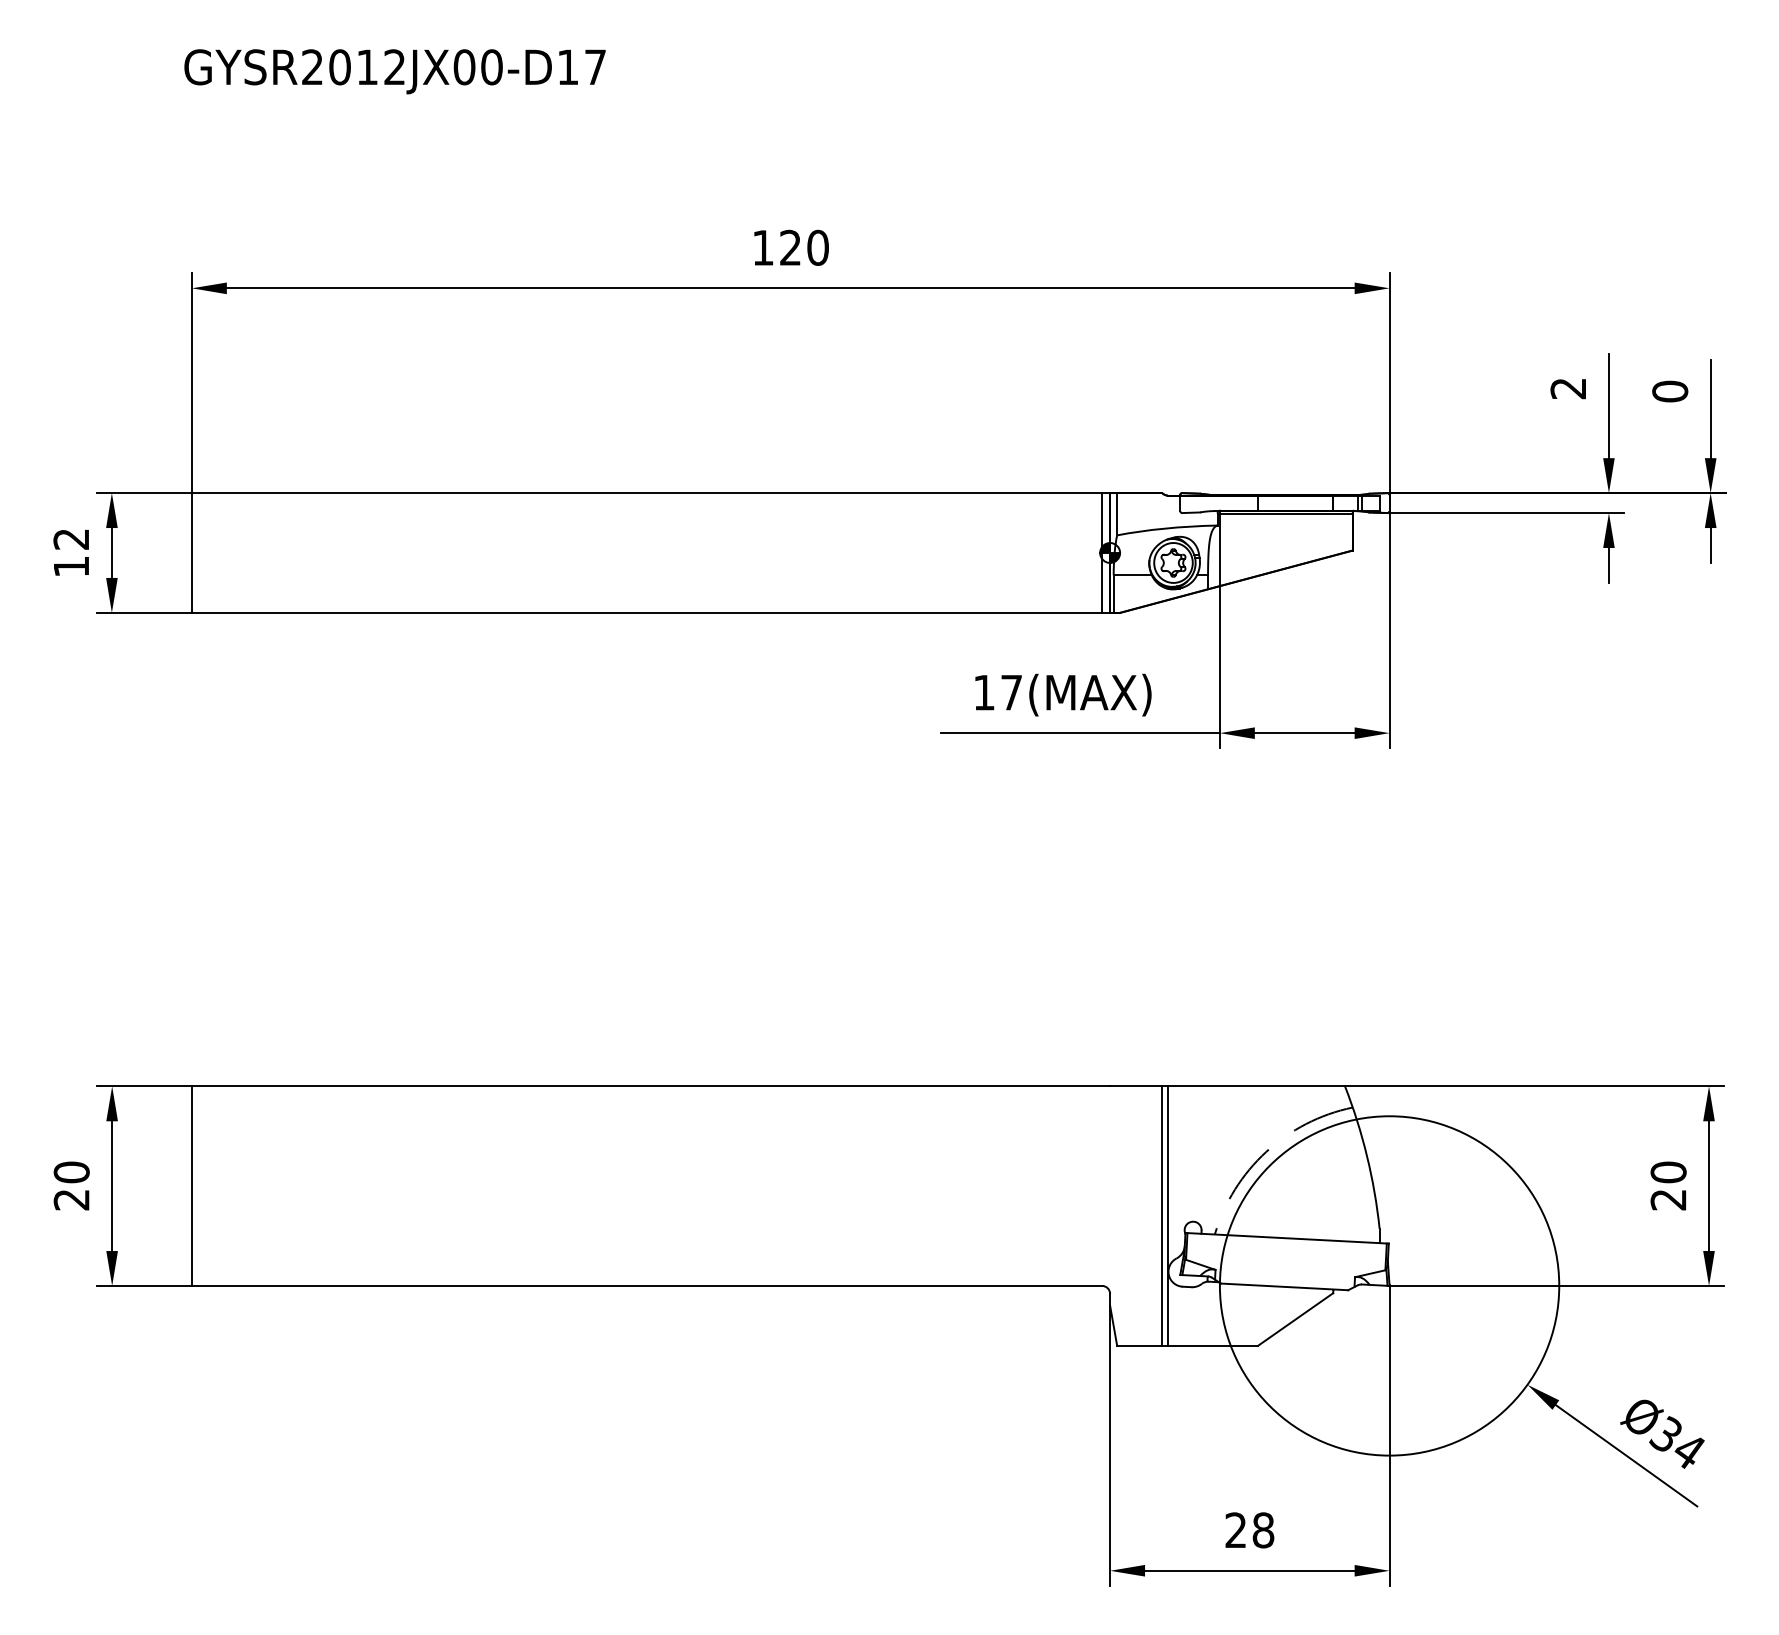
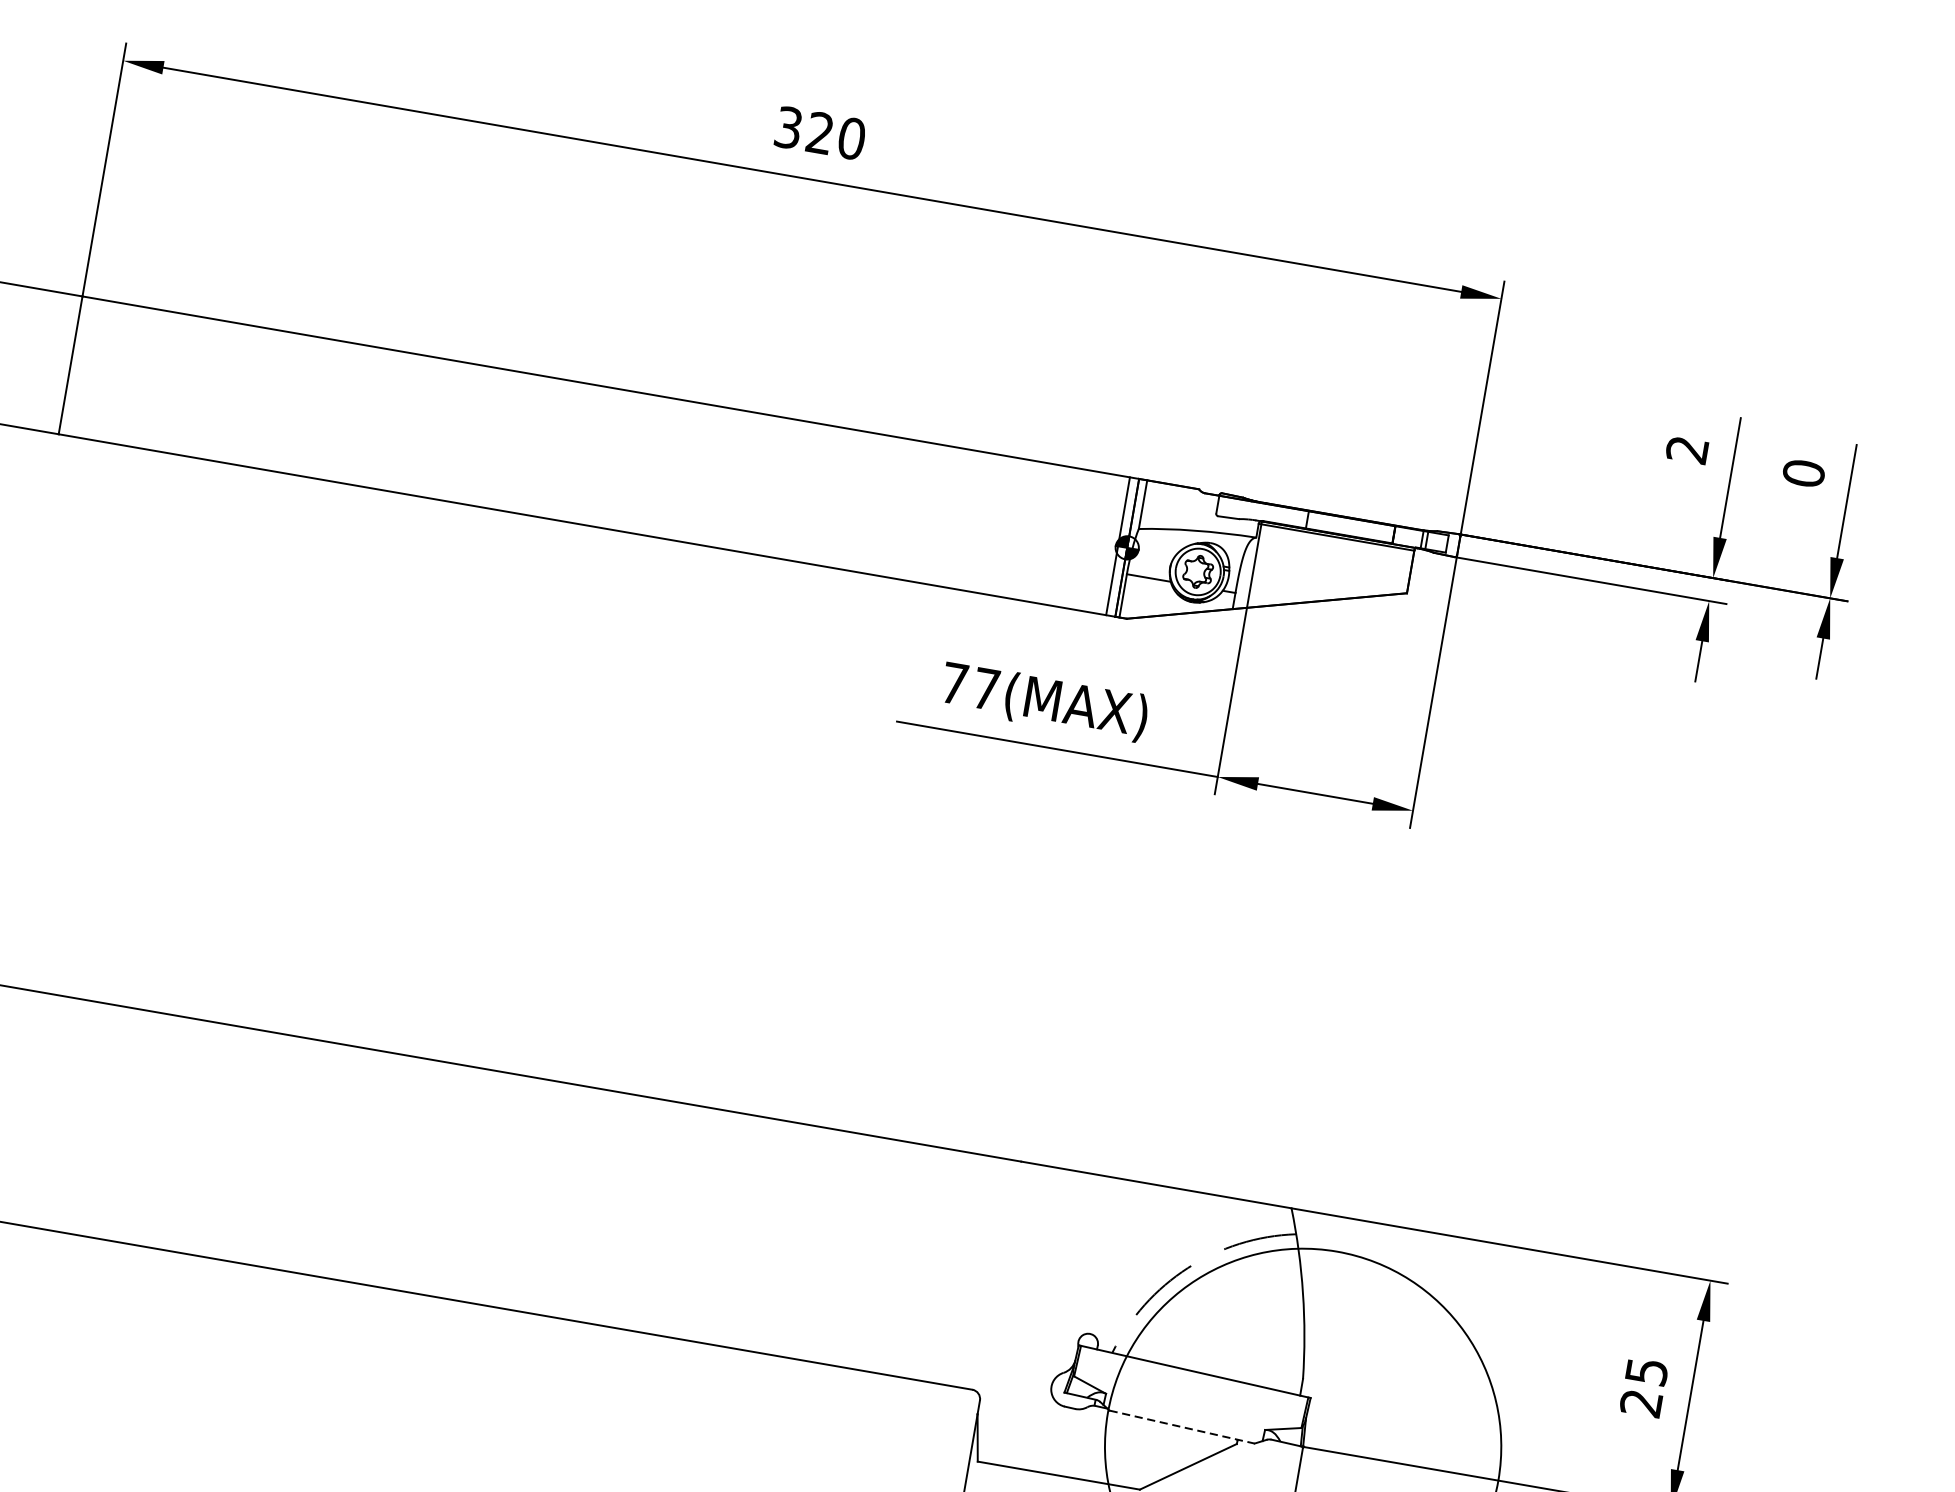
text: (763, 247) -> (789, 127), 120 -> 320
text: (984, 692) -> (954, 683), 17(MAX) -> 77(MAX)
text: (1668, 1172) -> (1646, 1371), 20 -> 25
line: (1162, 1215) -> (1055, 1320), removed
line: (1168, 1215) -> (1062, 1321), removed
line: (1284, 1286) -> (1182, 1426), solid -> dashed

